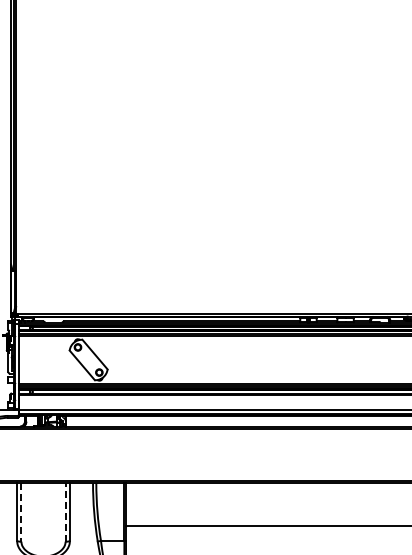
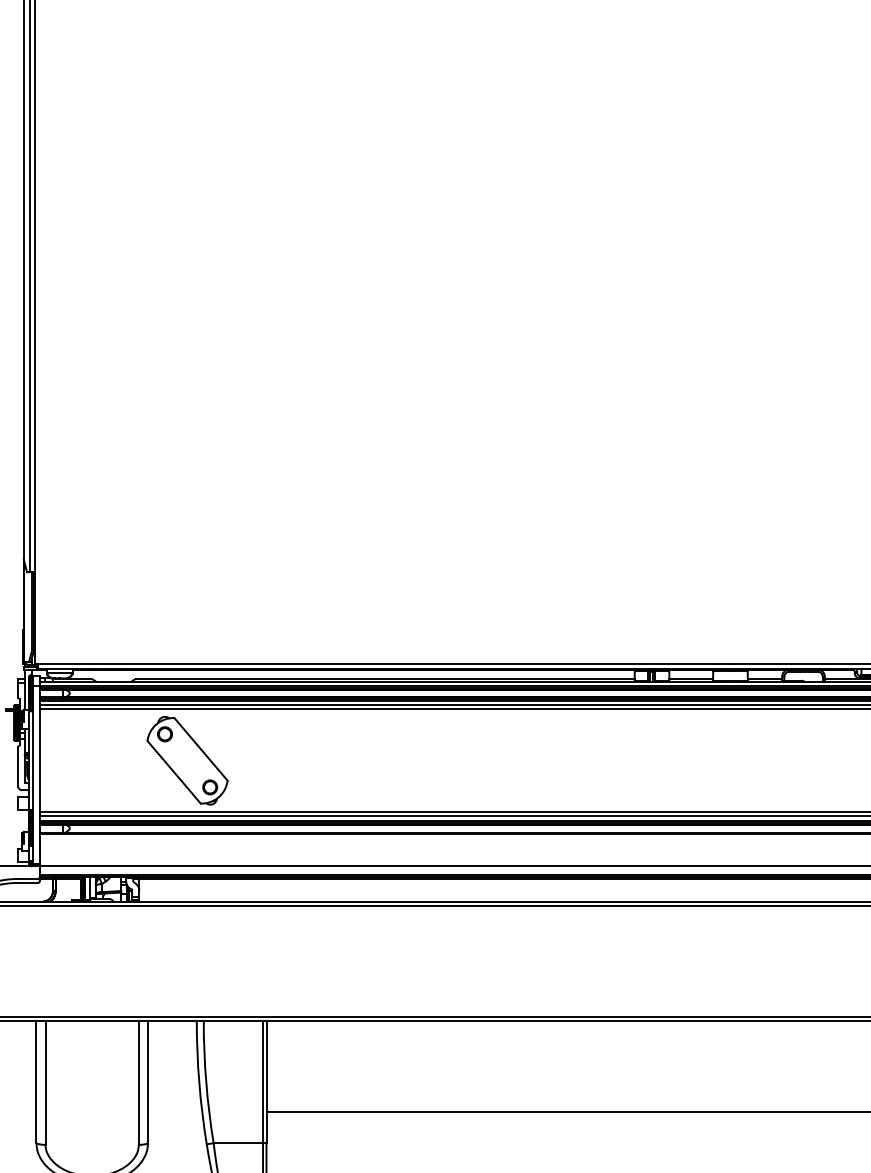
line: (65, 511) -> (138, 1080), dashed -> solid
line: (21, 512) -> (45, 1083), dashed -> solid

